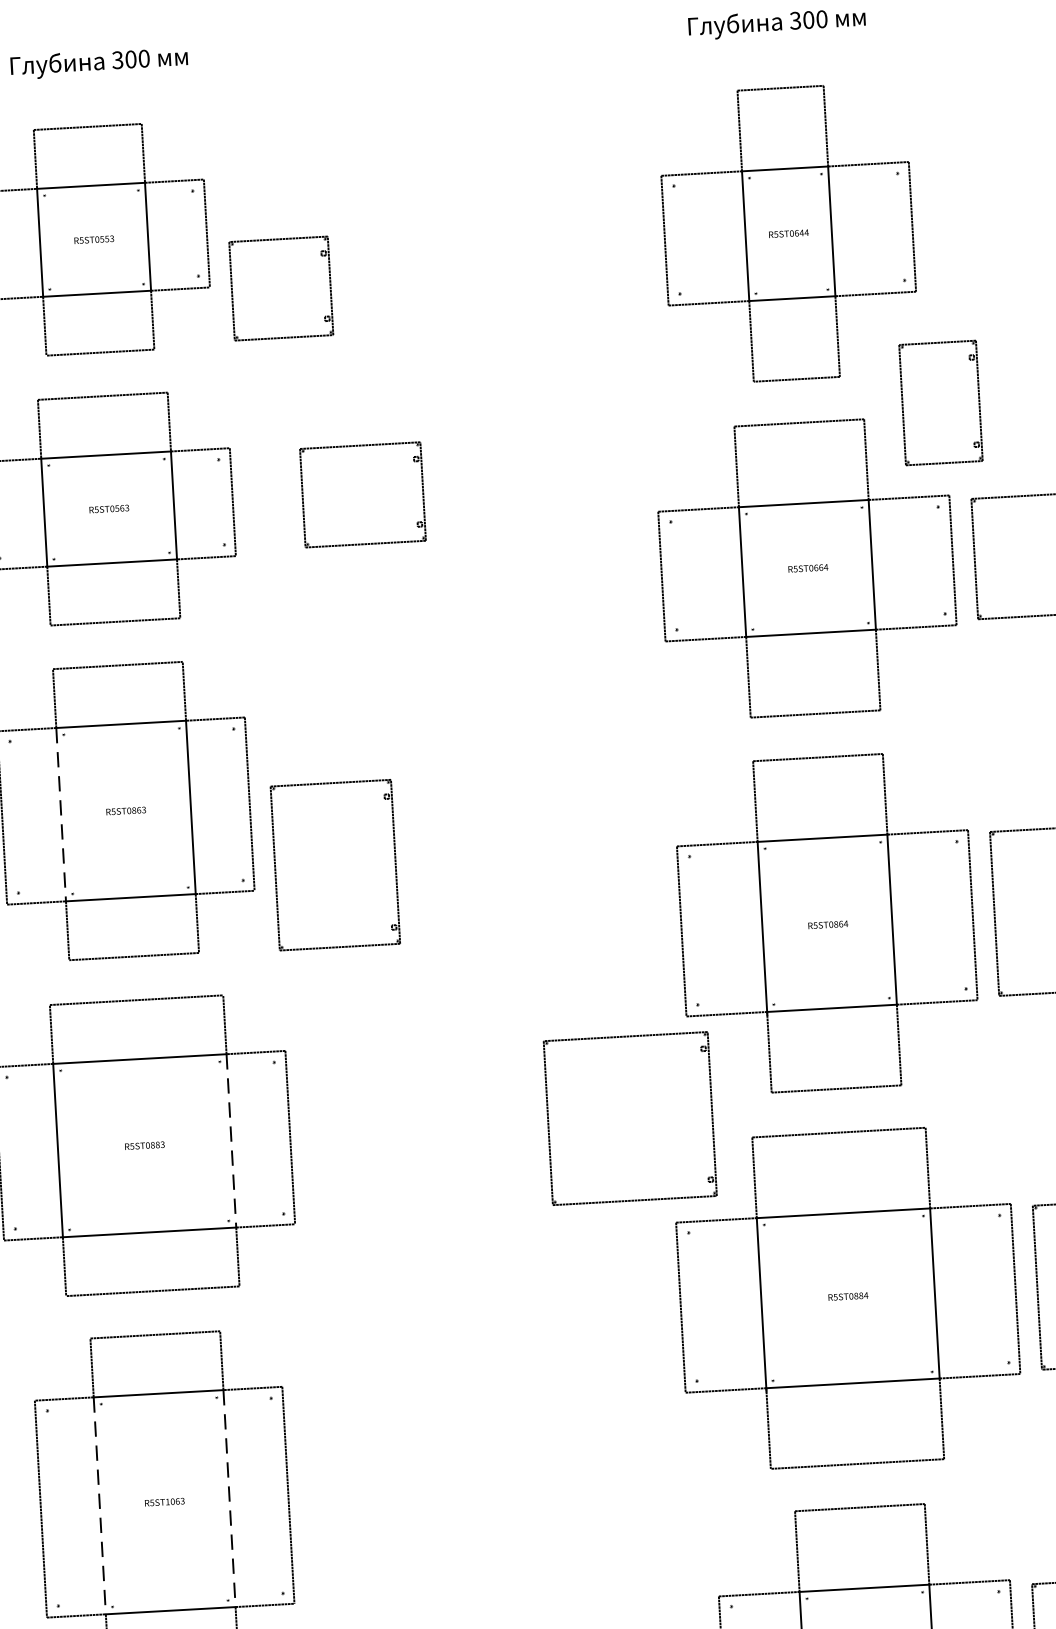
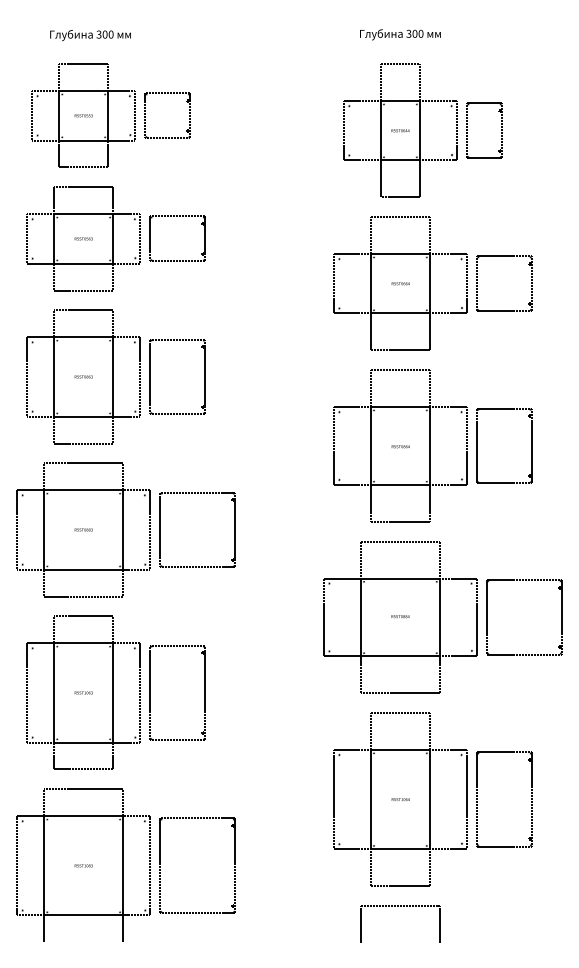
part: (277, 239) -> (167, 93), moved
part: (903, 404) -> (467, 130), moved
part: (359, 445) -> (177, 216), moved
line: (62, 815) -> (54, 377), dashed -> solid
part: (275, 867) -> (150, 376), moved
part: (625, 1038) -> (197, 493), moved
line: (231, 1139) -> (123, 529), dashed -> solid
part: (310, 1493) -> (150, 692), added
line: (229, 1497) -> (113, 692), dashed -> solid
line: (100, 1504) -> (54, 692), dashed -> solid

